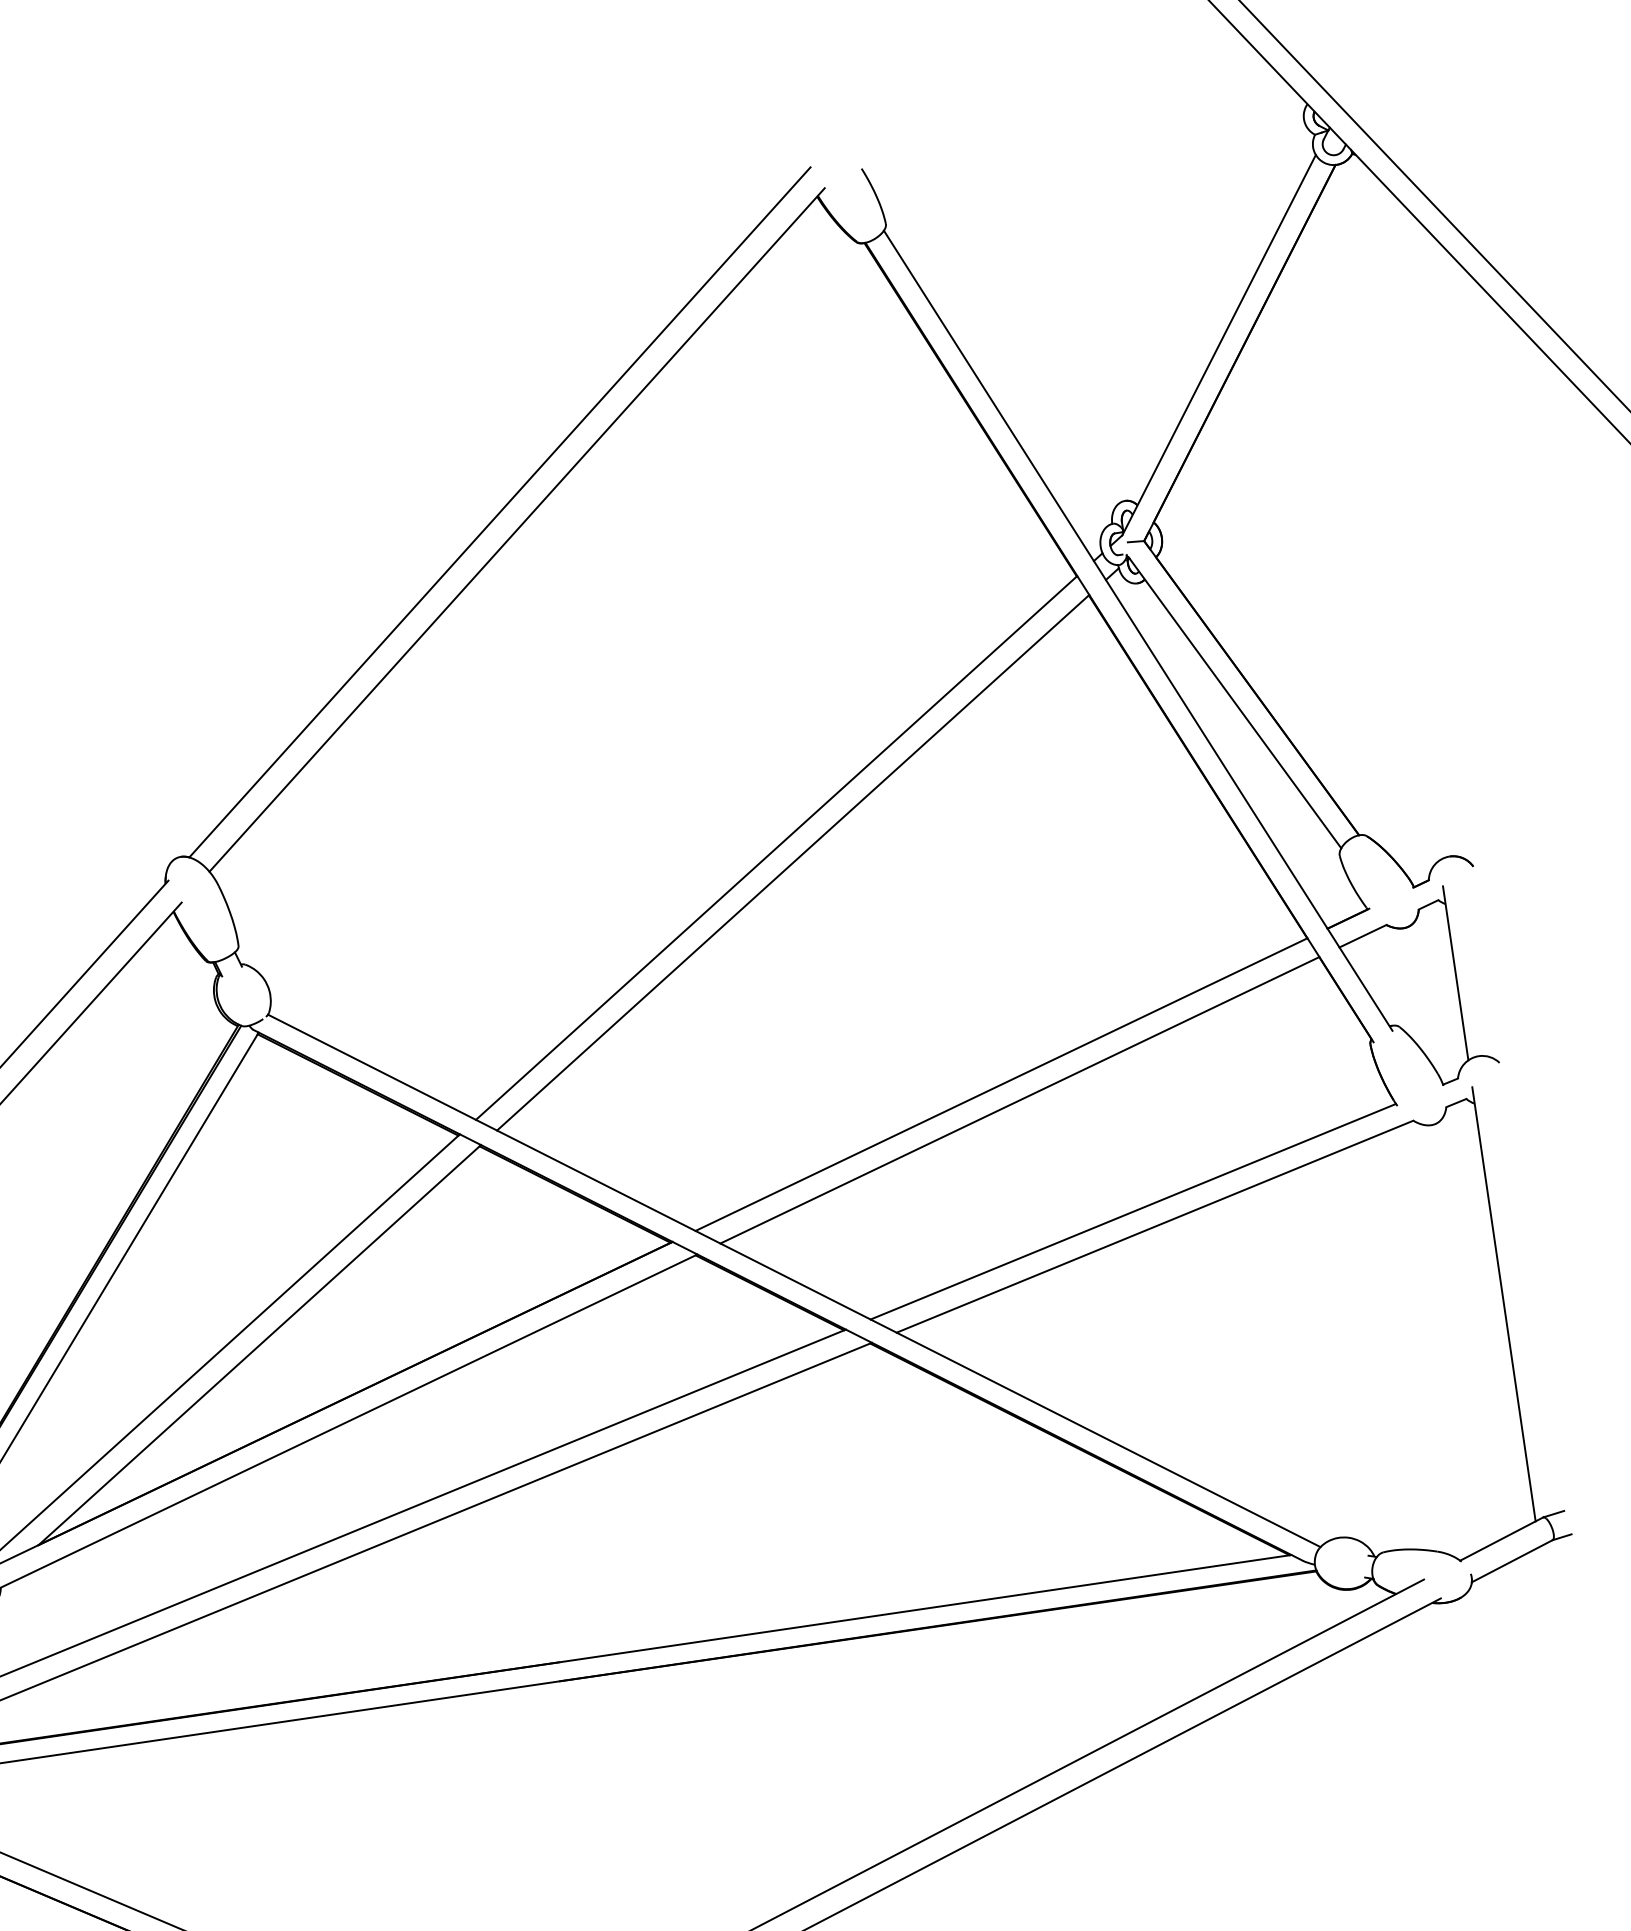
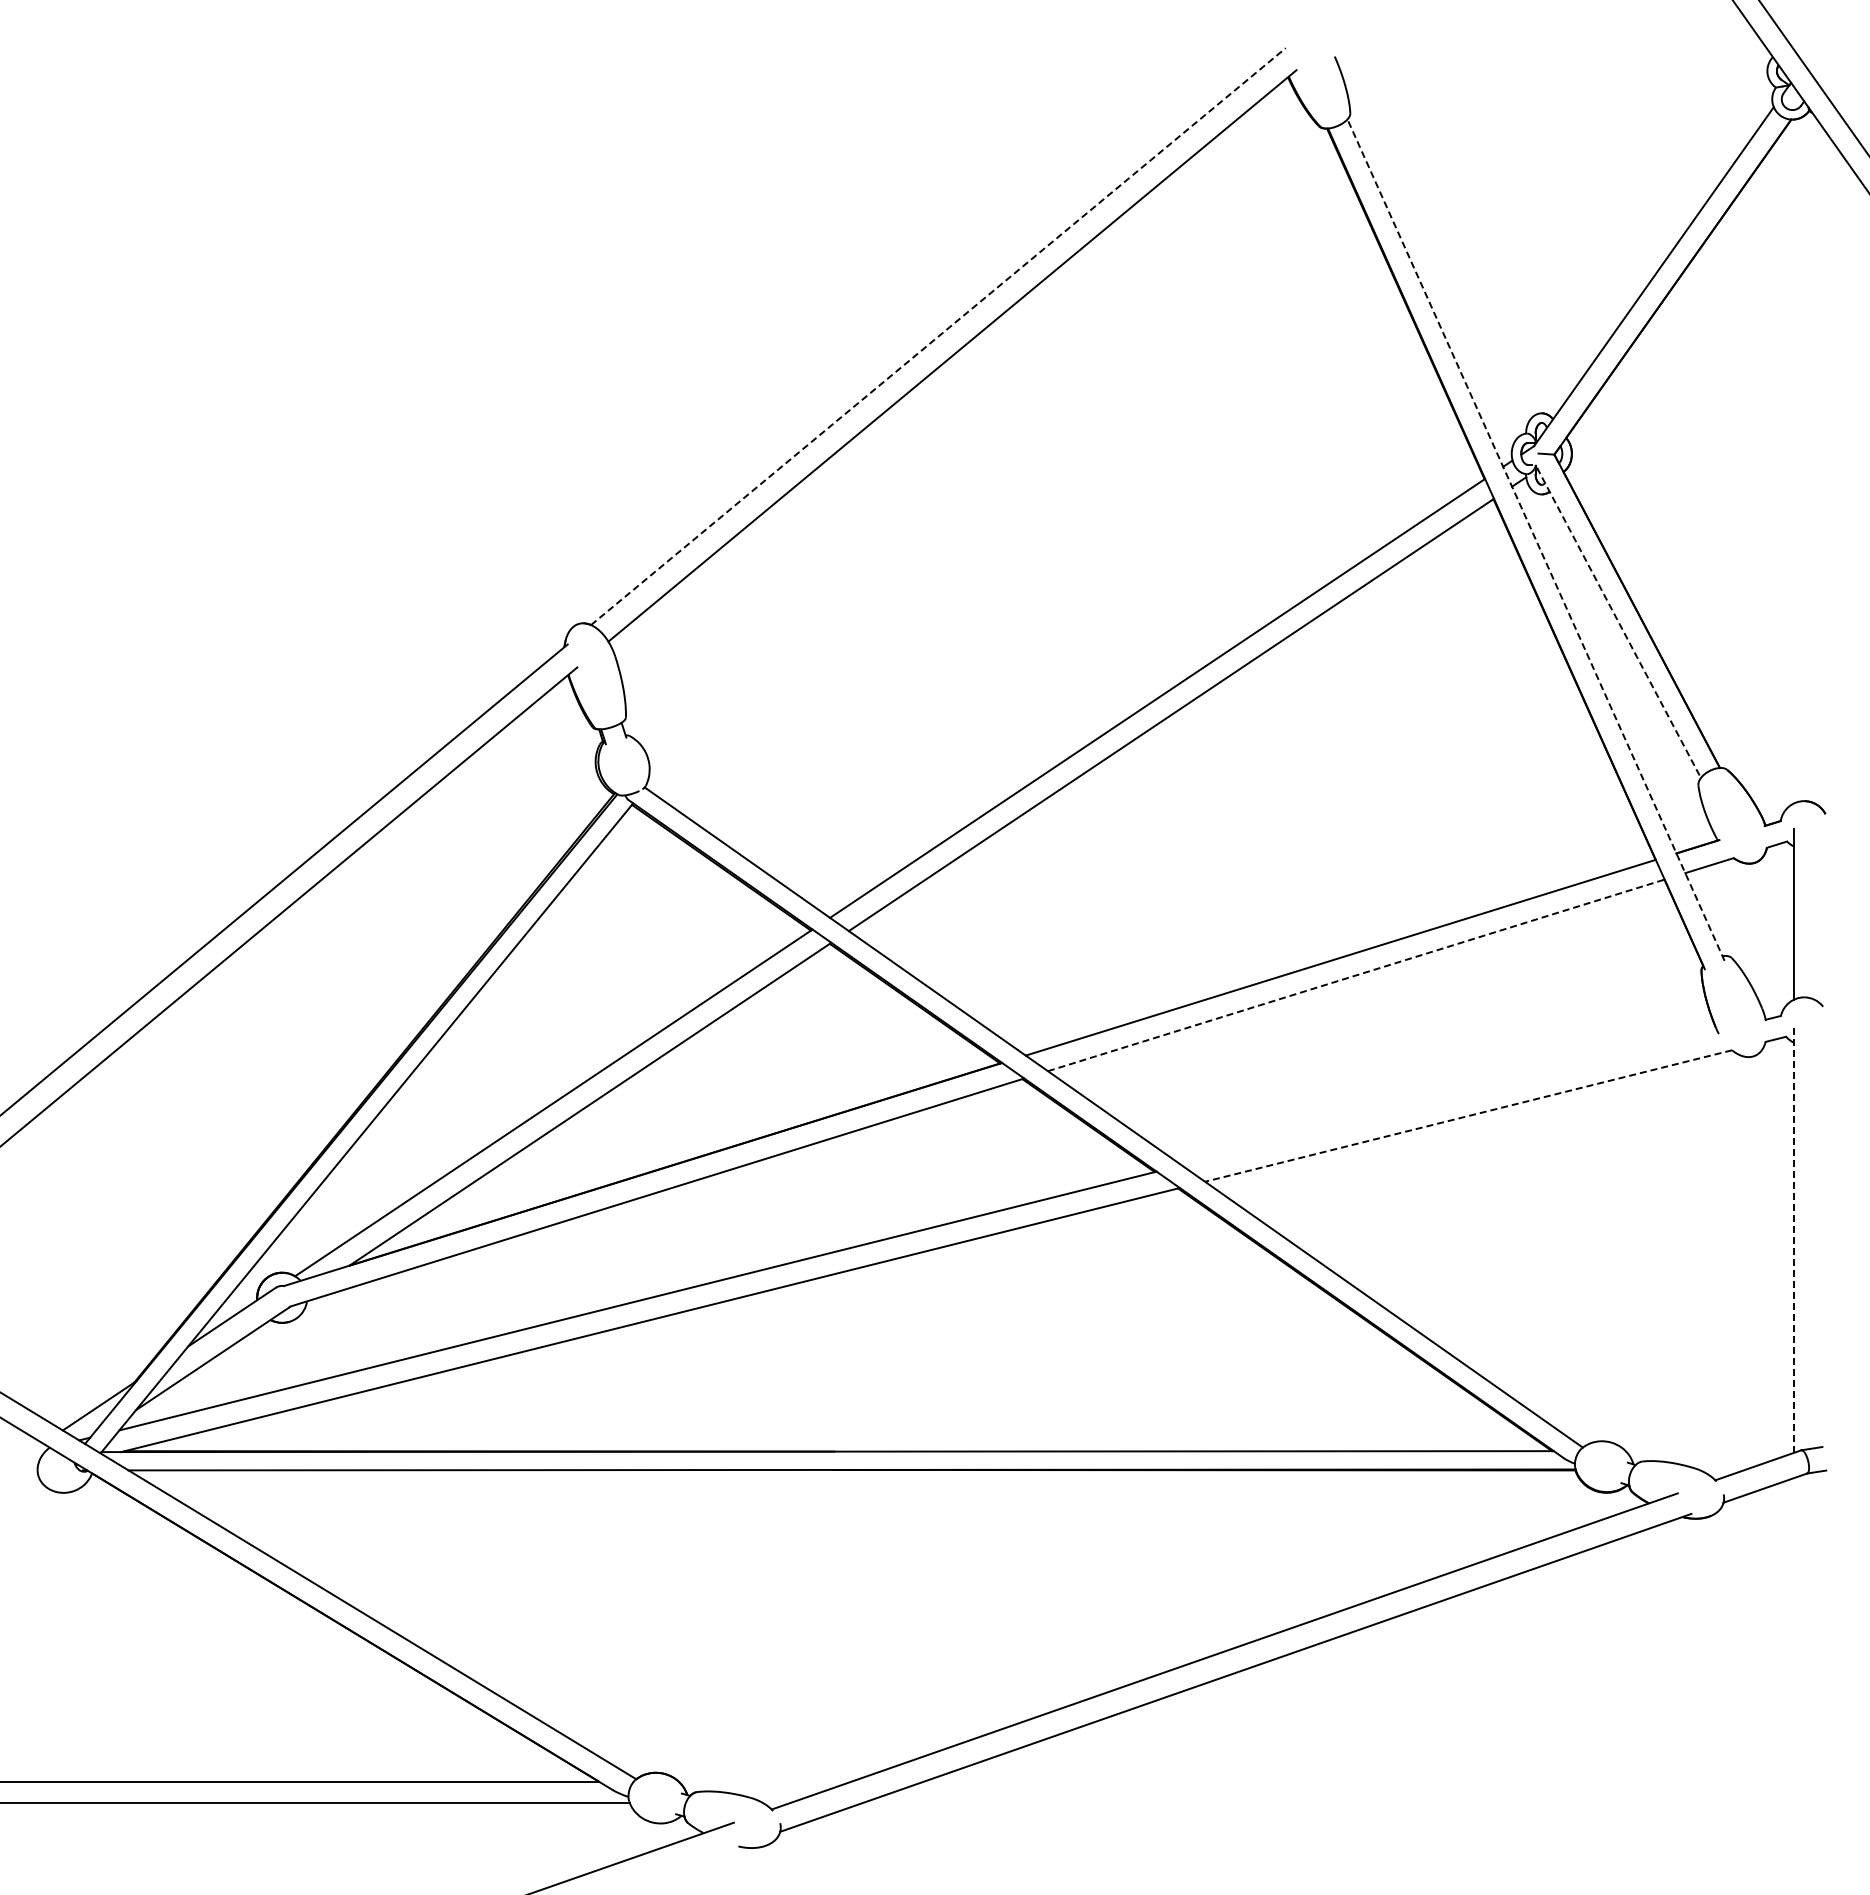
line: (500, 512) -> (938, 336), solid -> dashed
line: (1137, 630) -> (1535, 539), solid -> dashed
line: (1235, 703) -> (1619, 623), solid -> dashed
line: (1020, 1100) -> (1356, 975), solid -> dashed
line: (1133, 1211) -> (1449, 1098), removed
line: (1155, 1227) -> (1468, 1116), solid -> dashed
line: (1503, 1304) -> (1793, 1239), solid -> dashed

